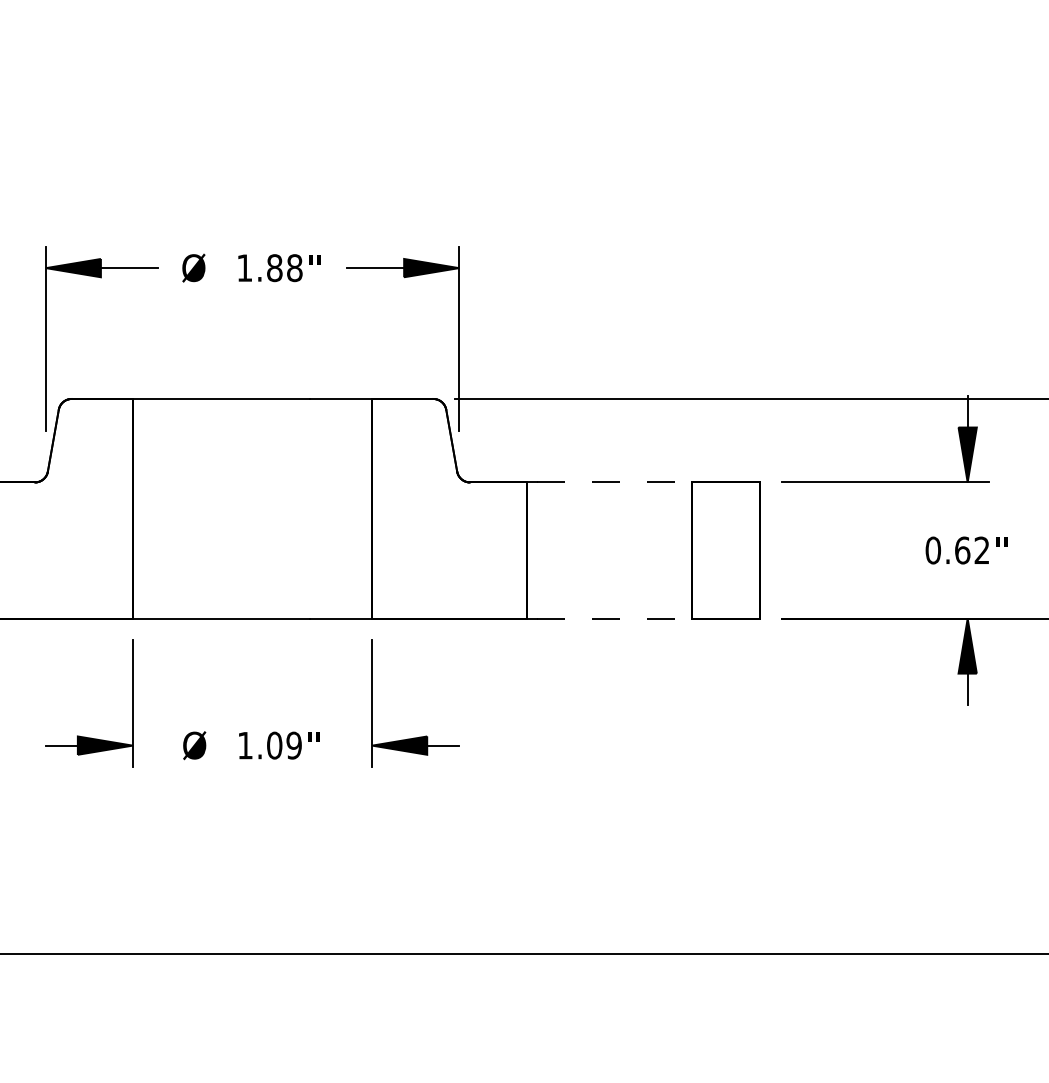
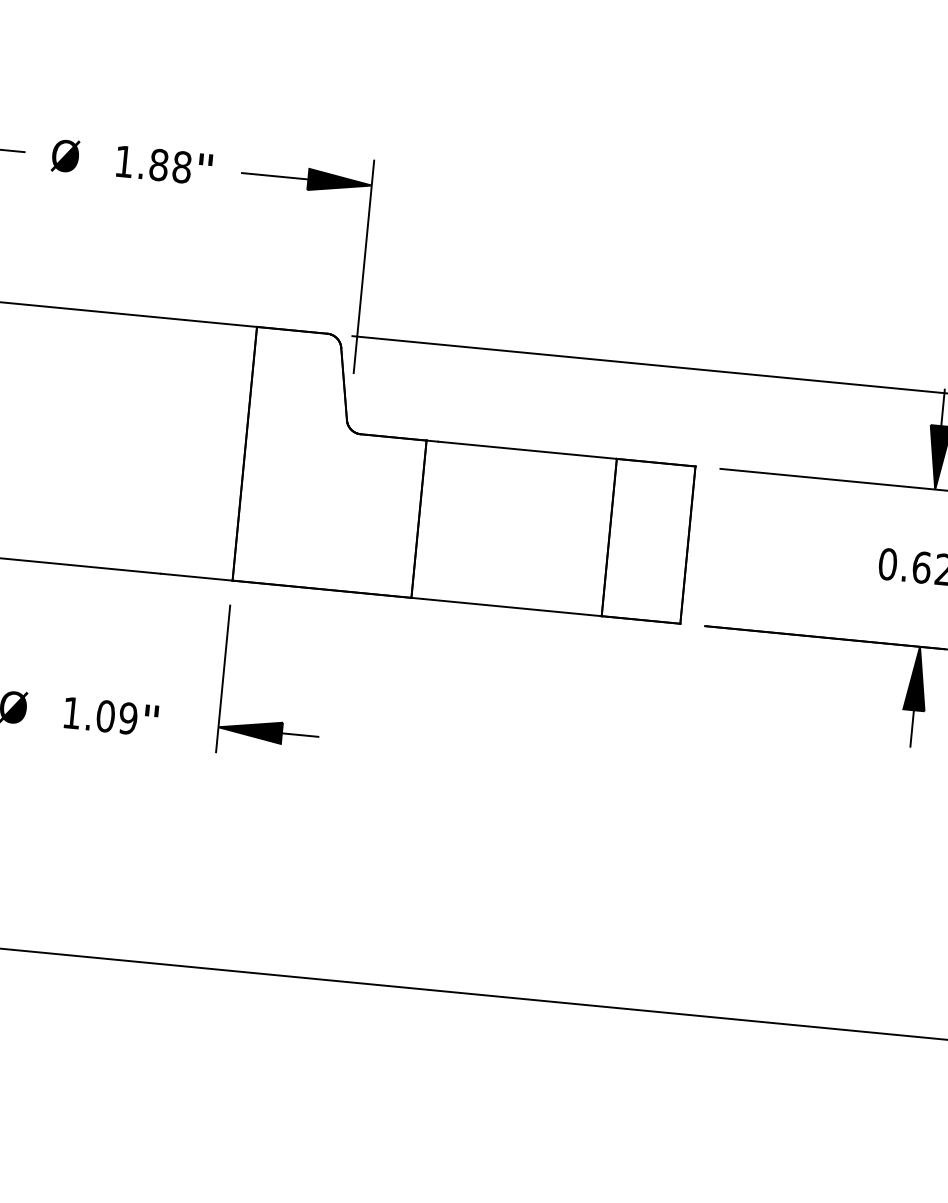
line: (615, 482) -> (528, 450), dashed -> solid
line: (615, 618) -> (513, 607), dashed -> solid

